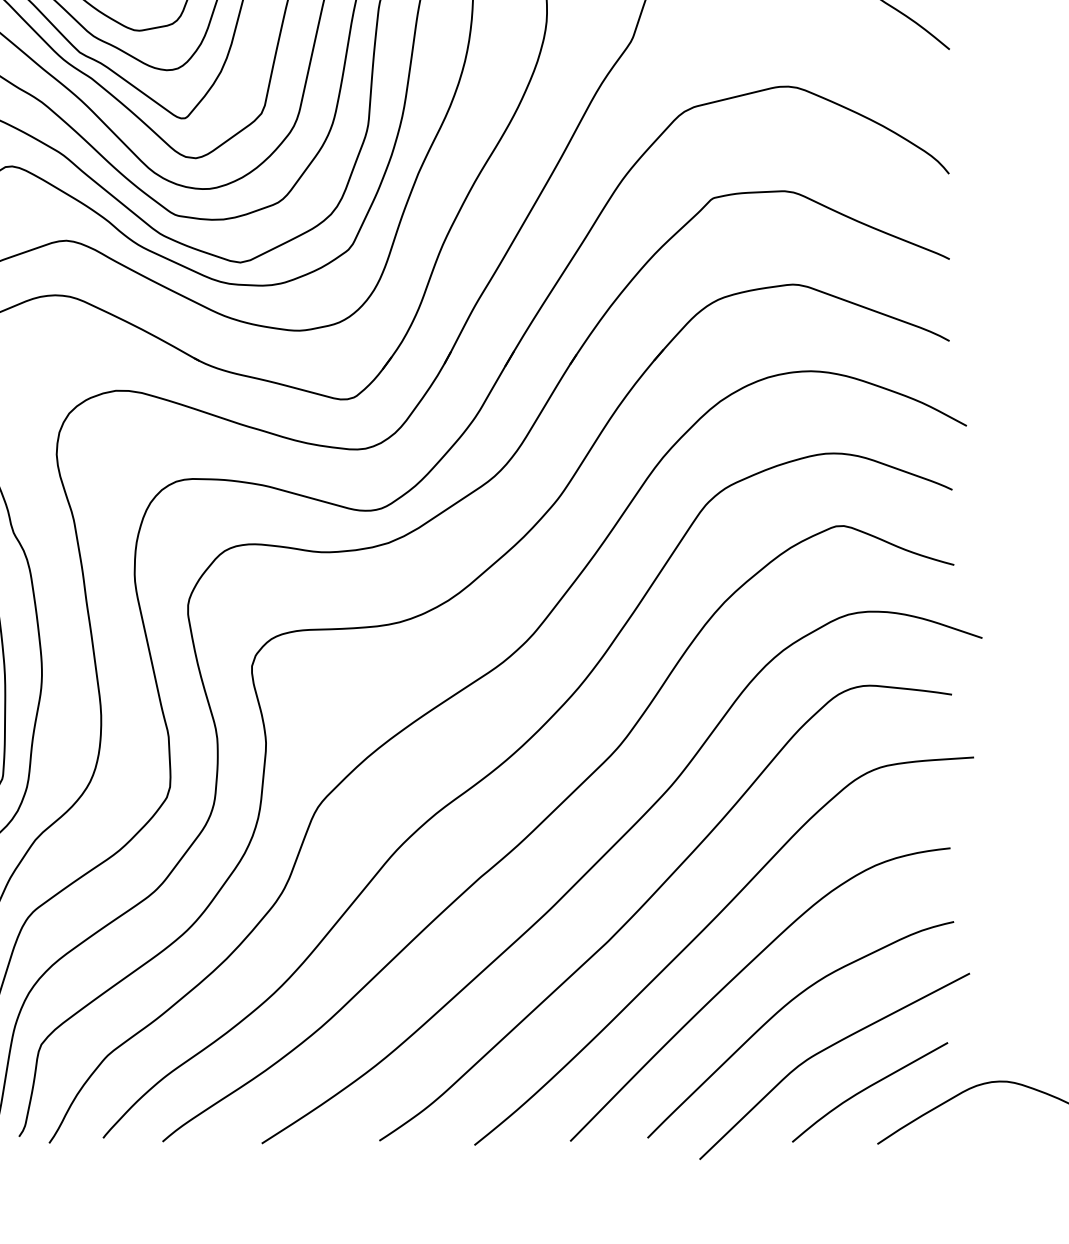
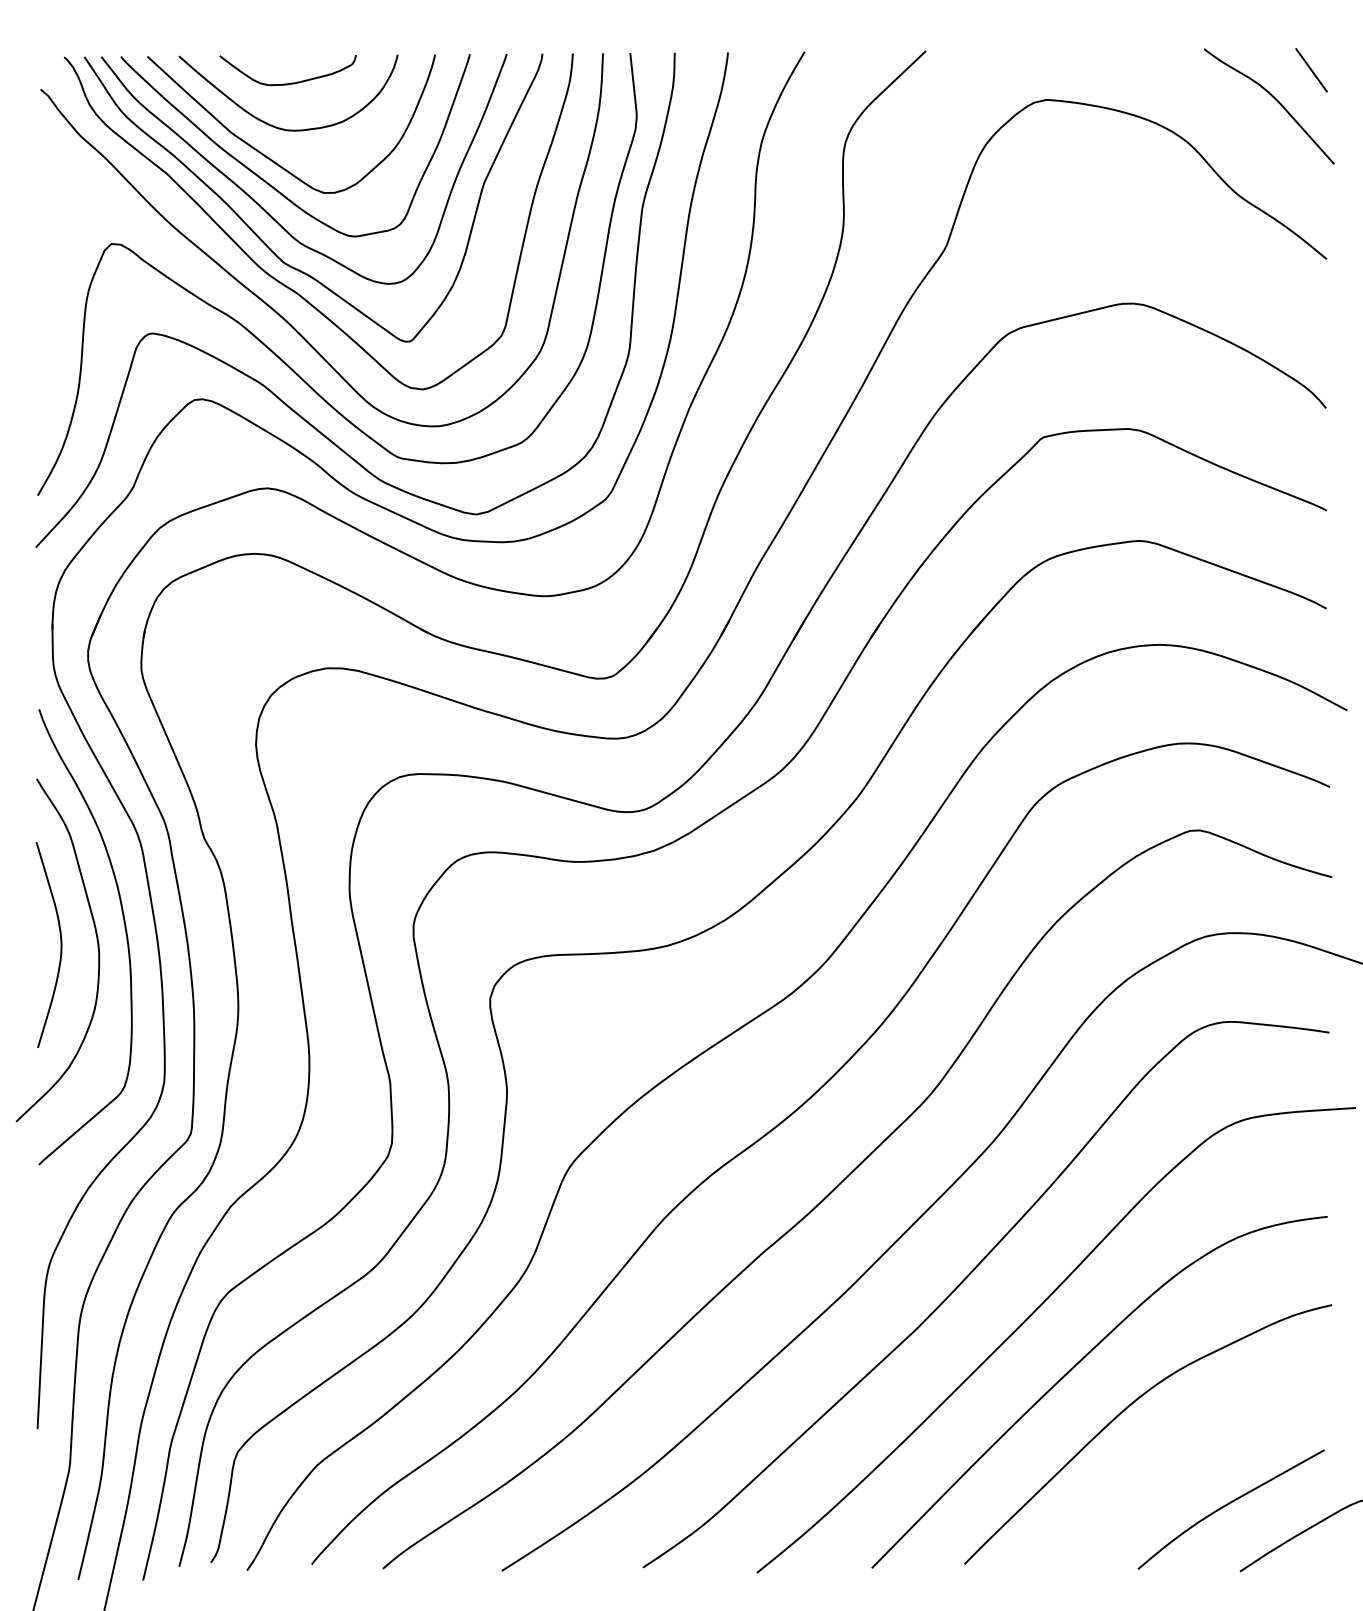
curve: (826, 1049) -> (1178, 1458), removed

